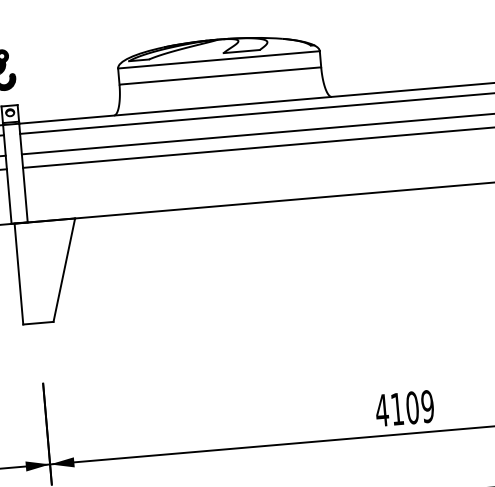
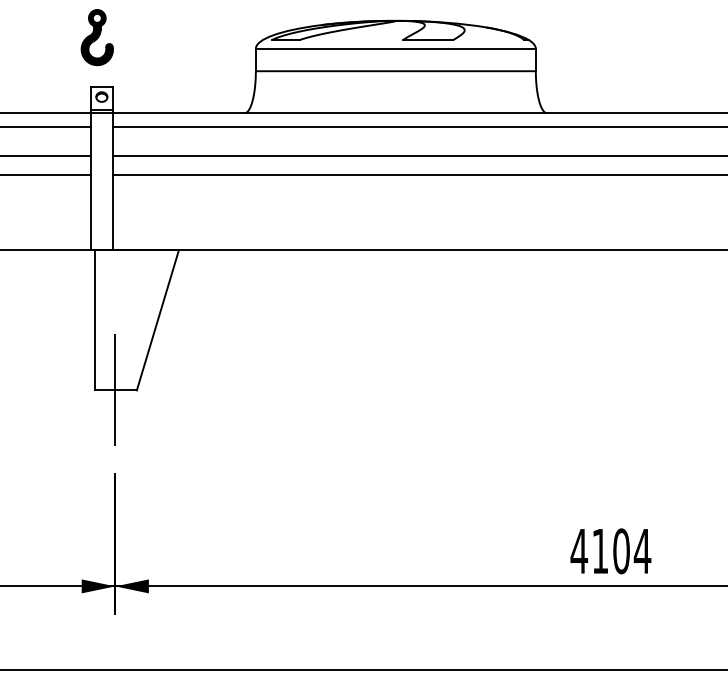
line: (38, 322) -> (115, 389), added
text: (427, 406) -> (642, 551), 4109 -> 4104

